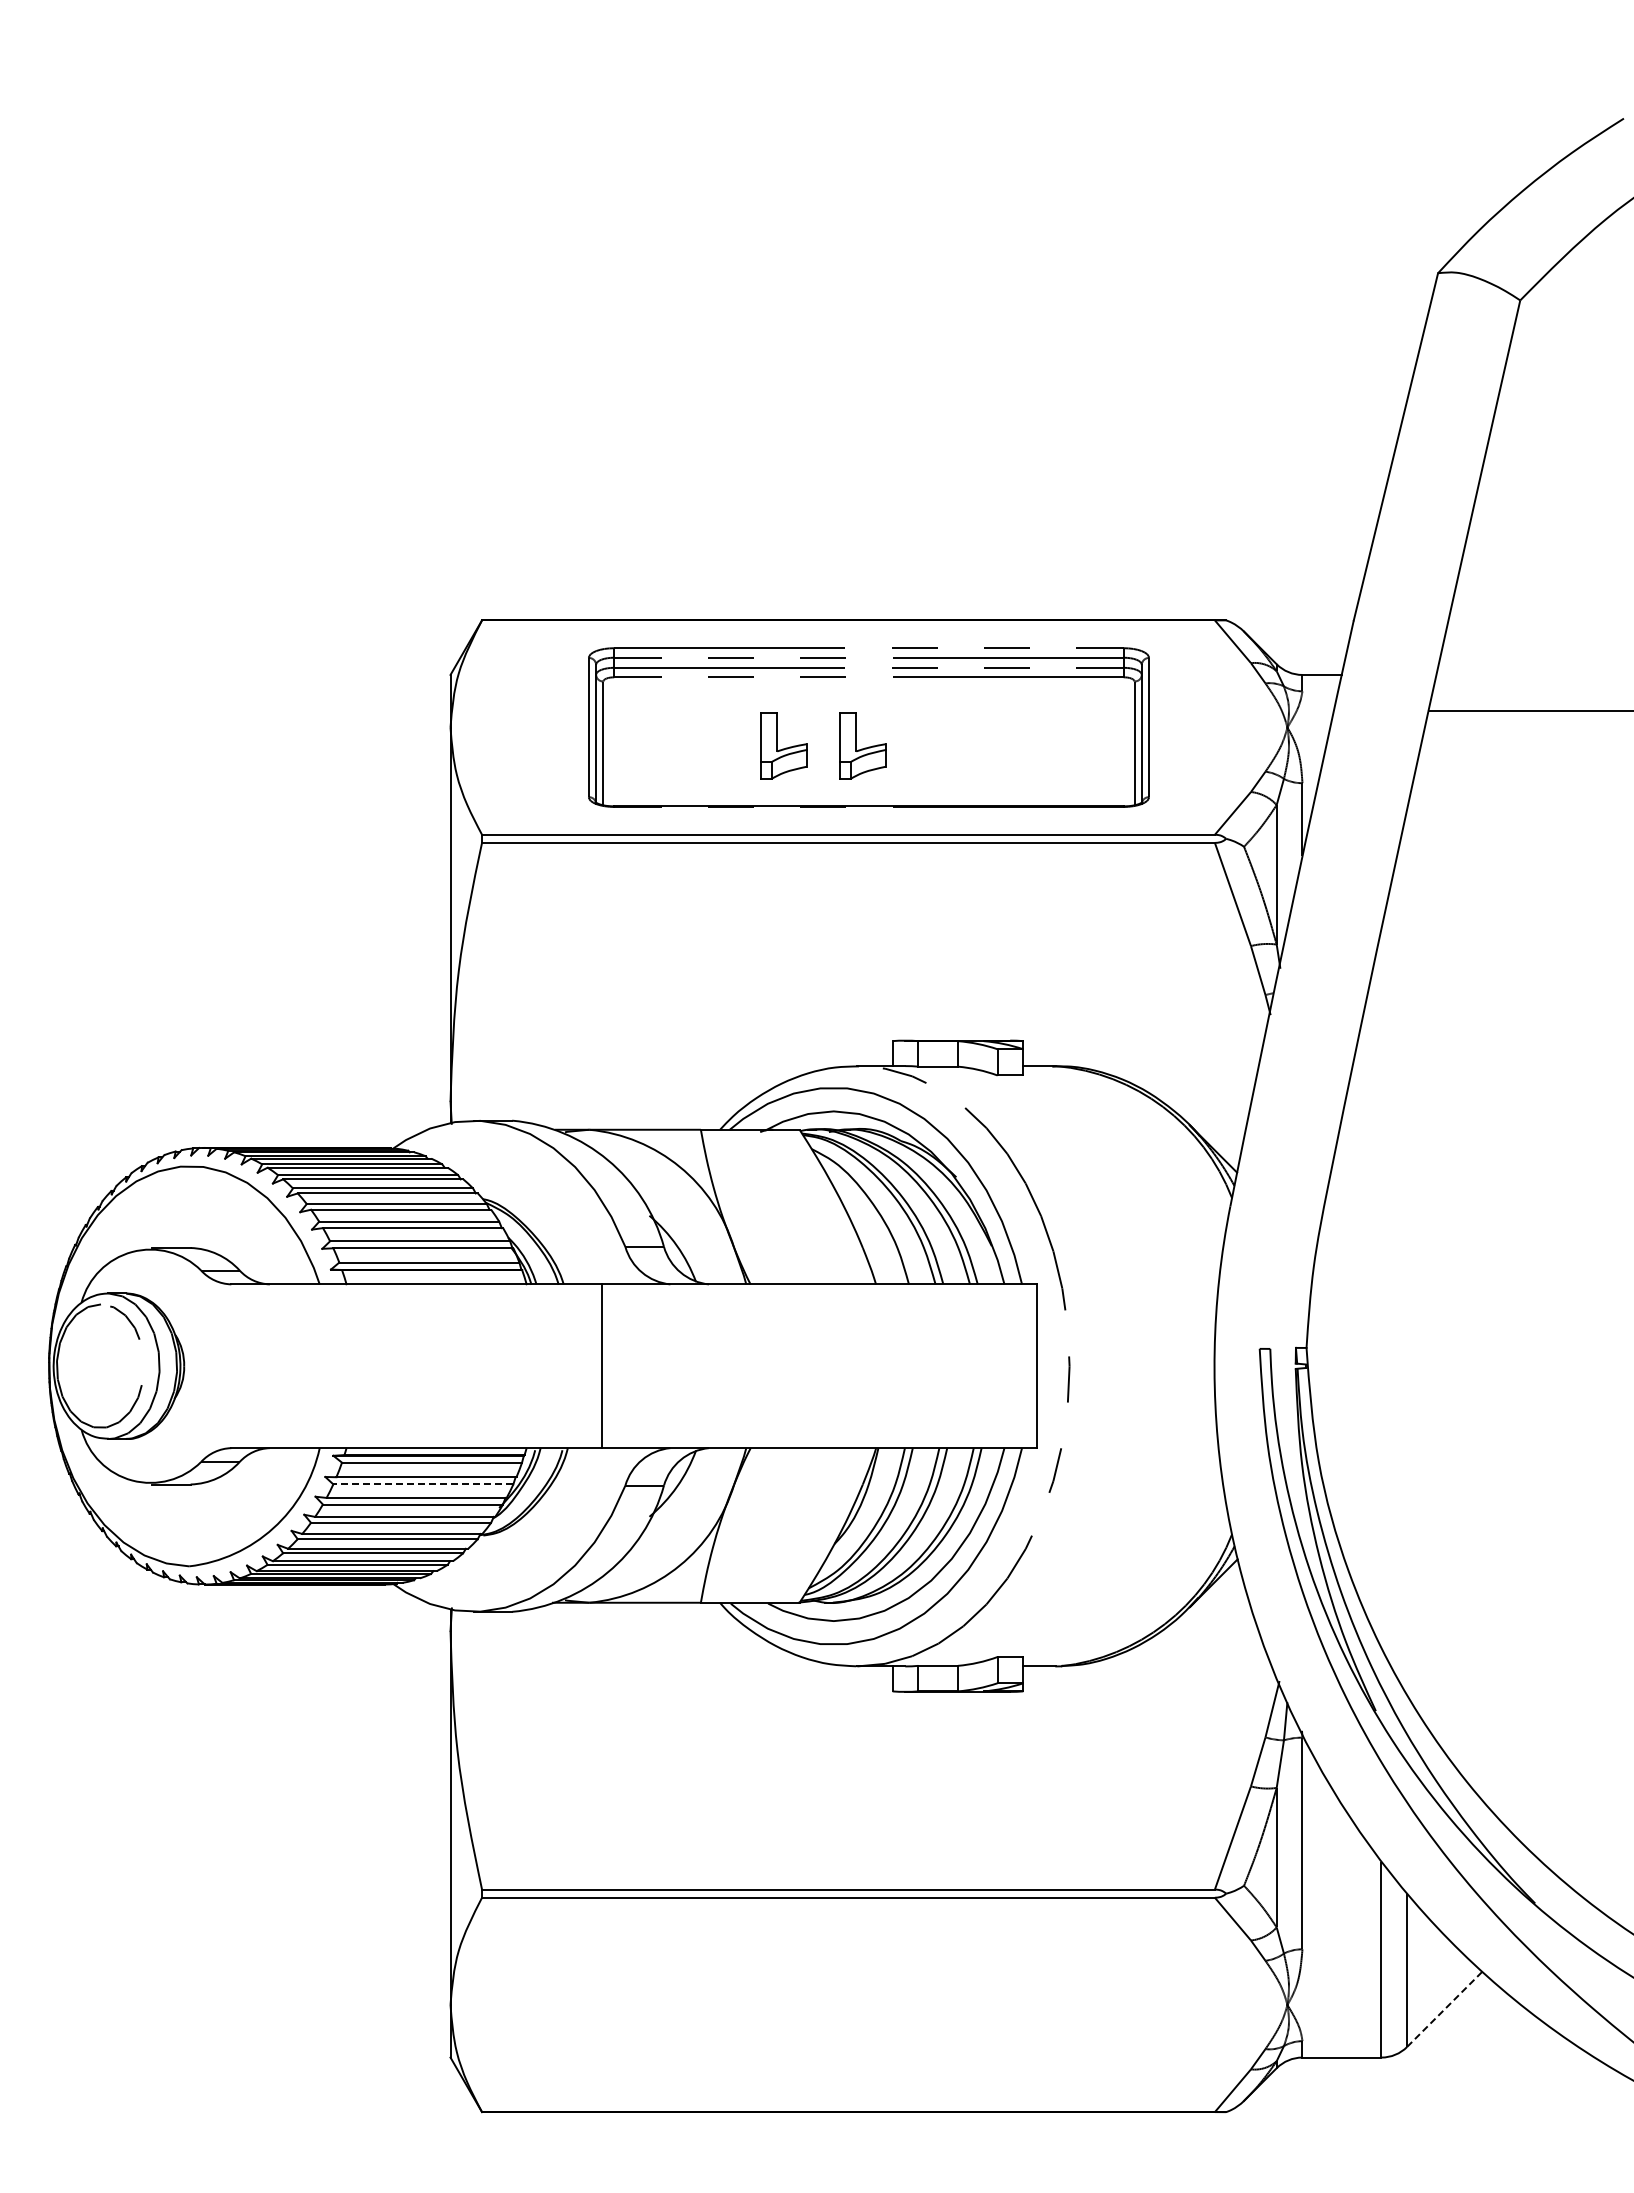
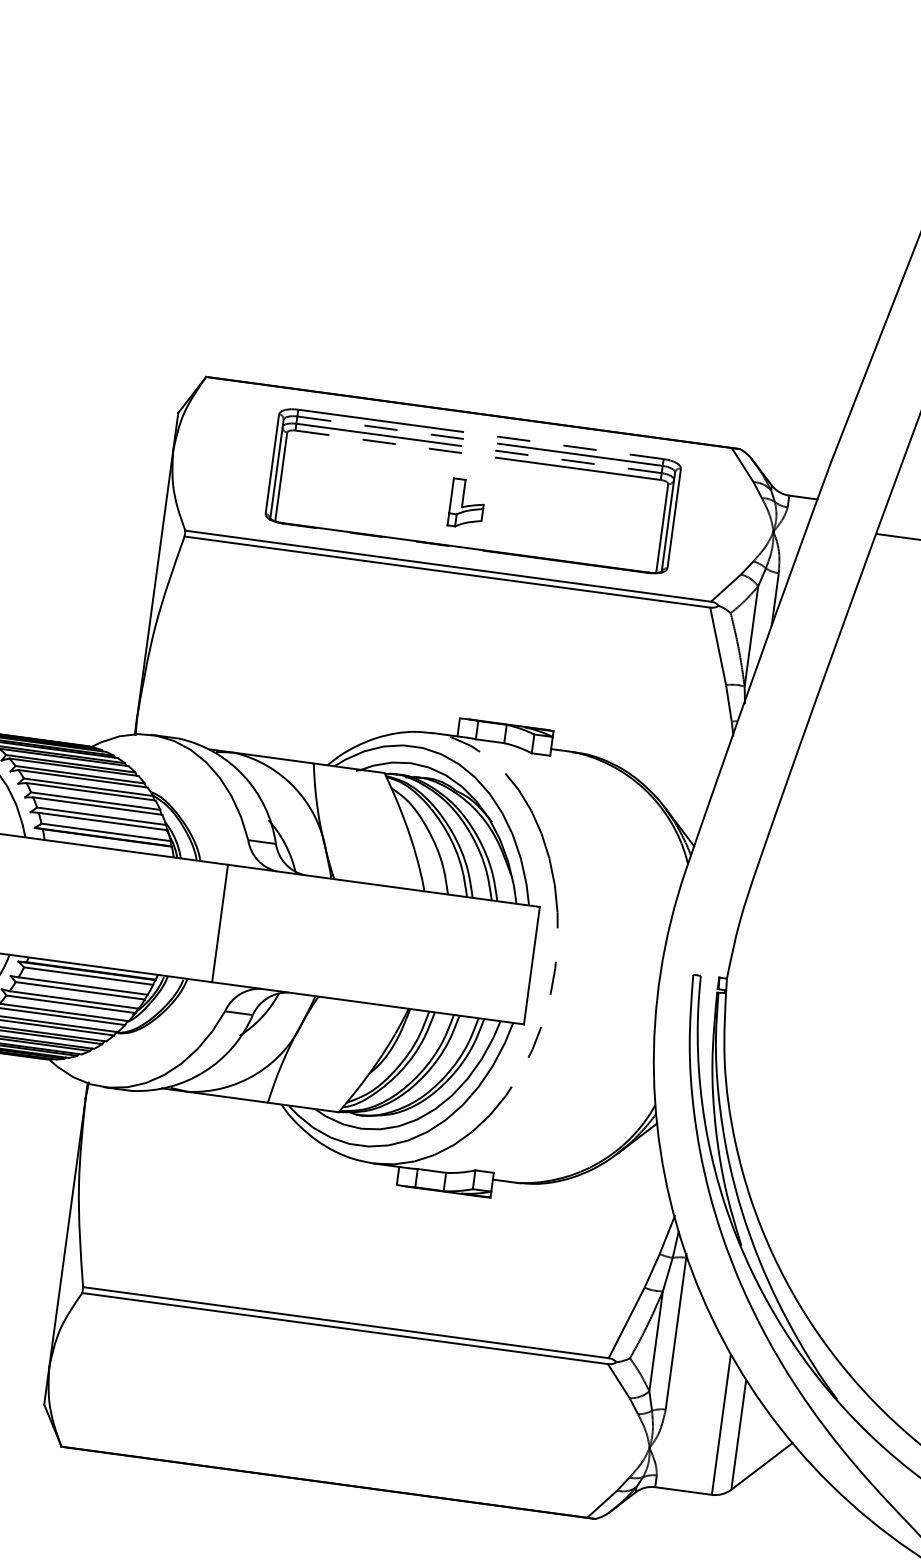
part: (783, 745) -> (410, 495), removed
line: (422, 1484) -> (79, 990), dashed -> solid
line: (1445, 2008) -> (762, 1465), dashed -> solid

